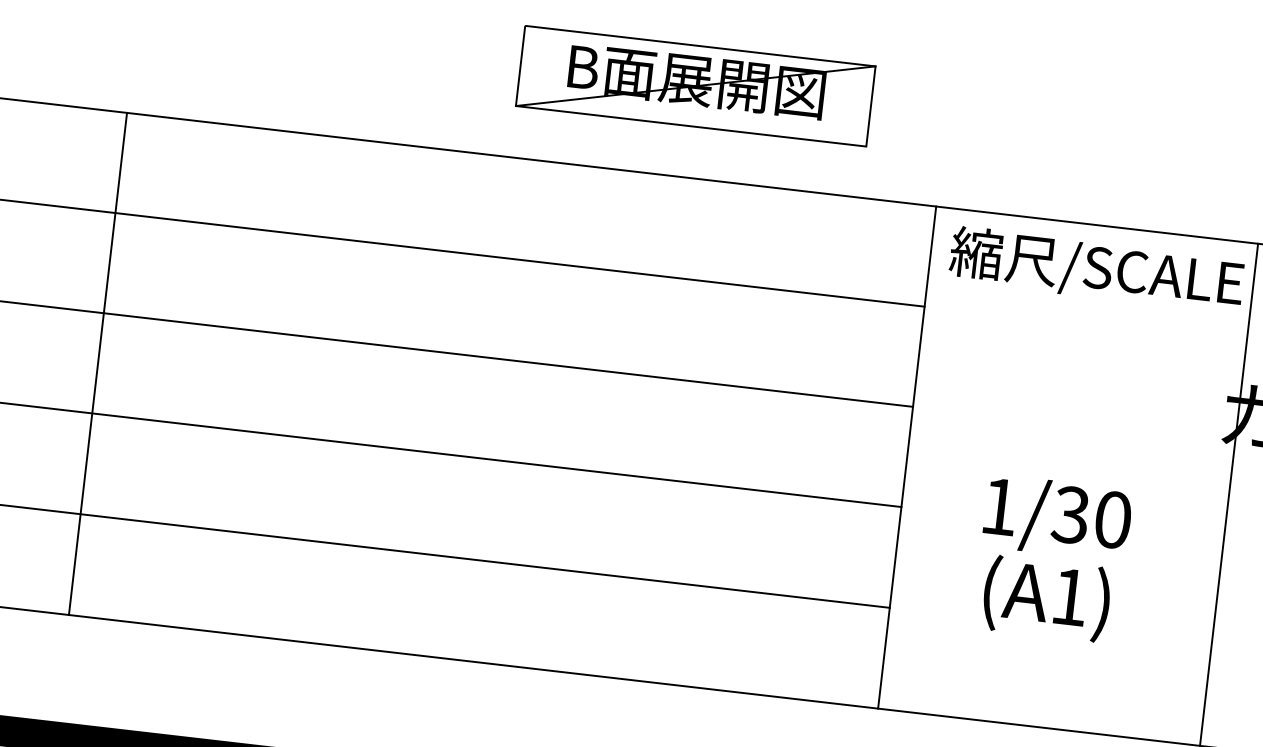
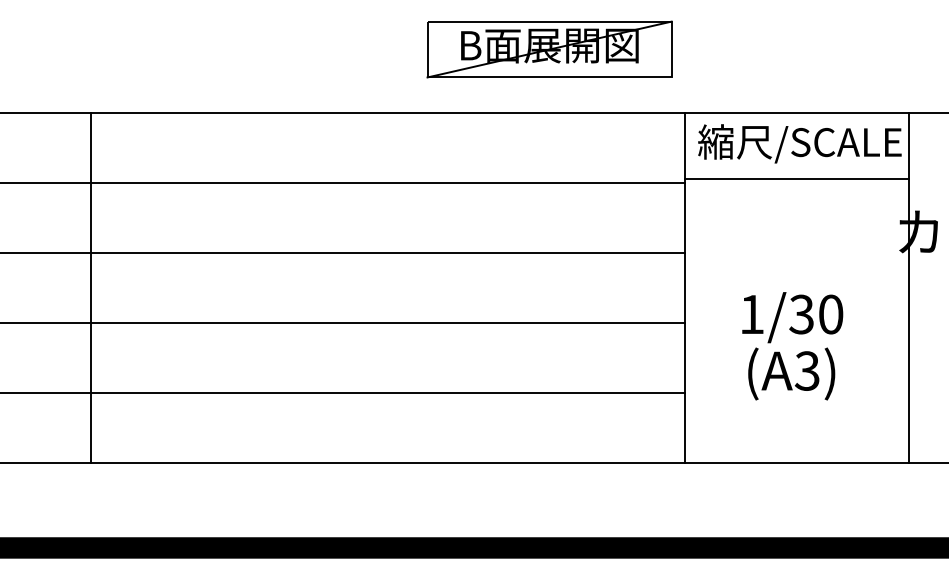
part: (695, 86) -> (549, 49), moved
line: (1085, 320) -> (796, 179), added
line: (97, 363) -> (90, 287), moved
text: (1068, 596) -> (806, 370), (A1) -> (A3)

